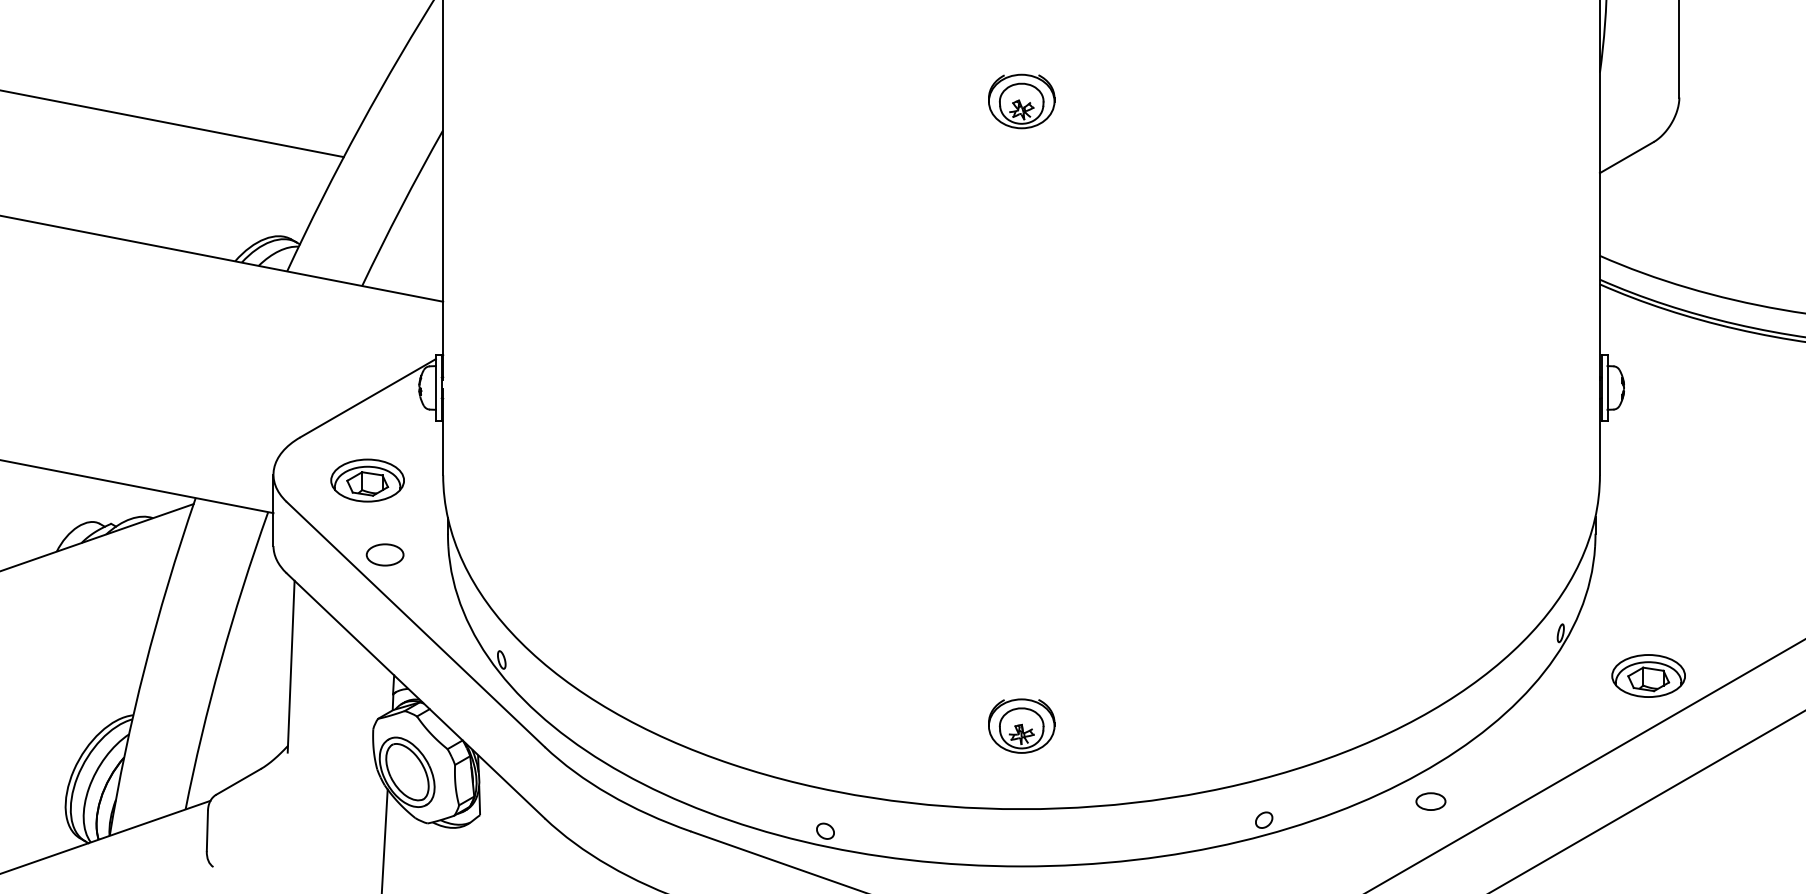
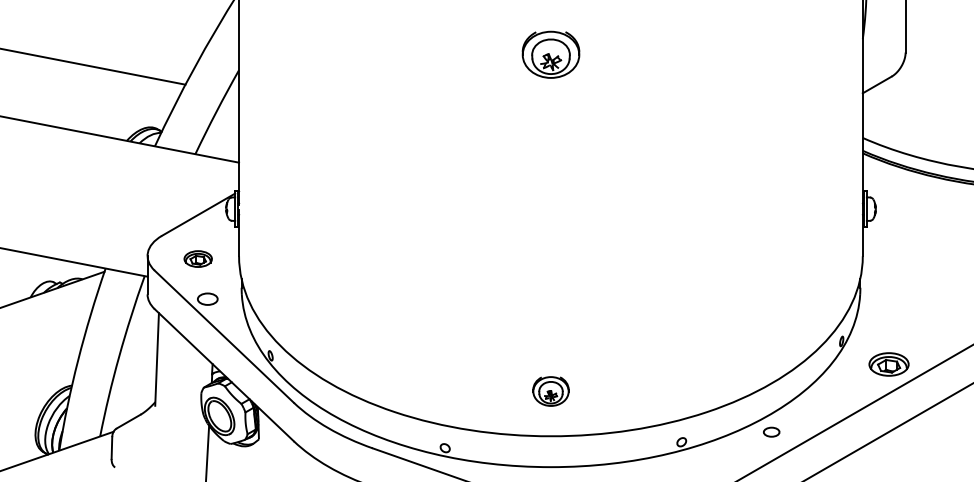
part: (1020, 101) -> (550, 54), size x1.6
part: (366, 479) -> (197, 258), size x0.7

